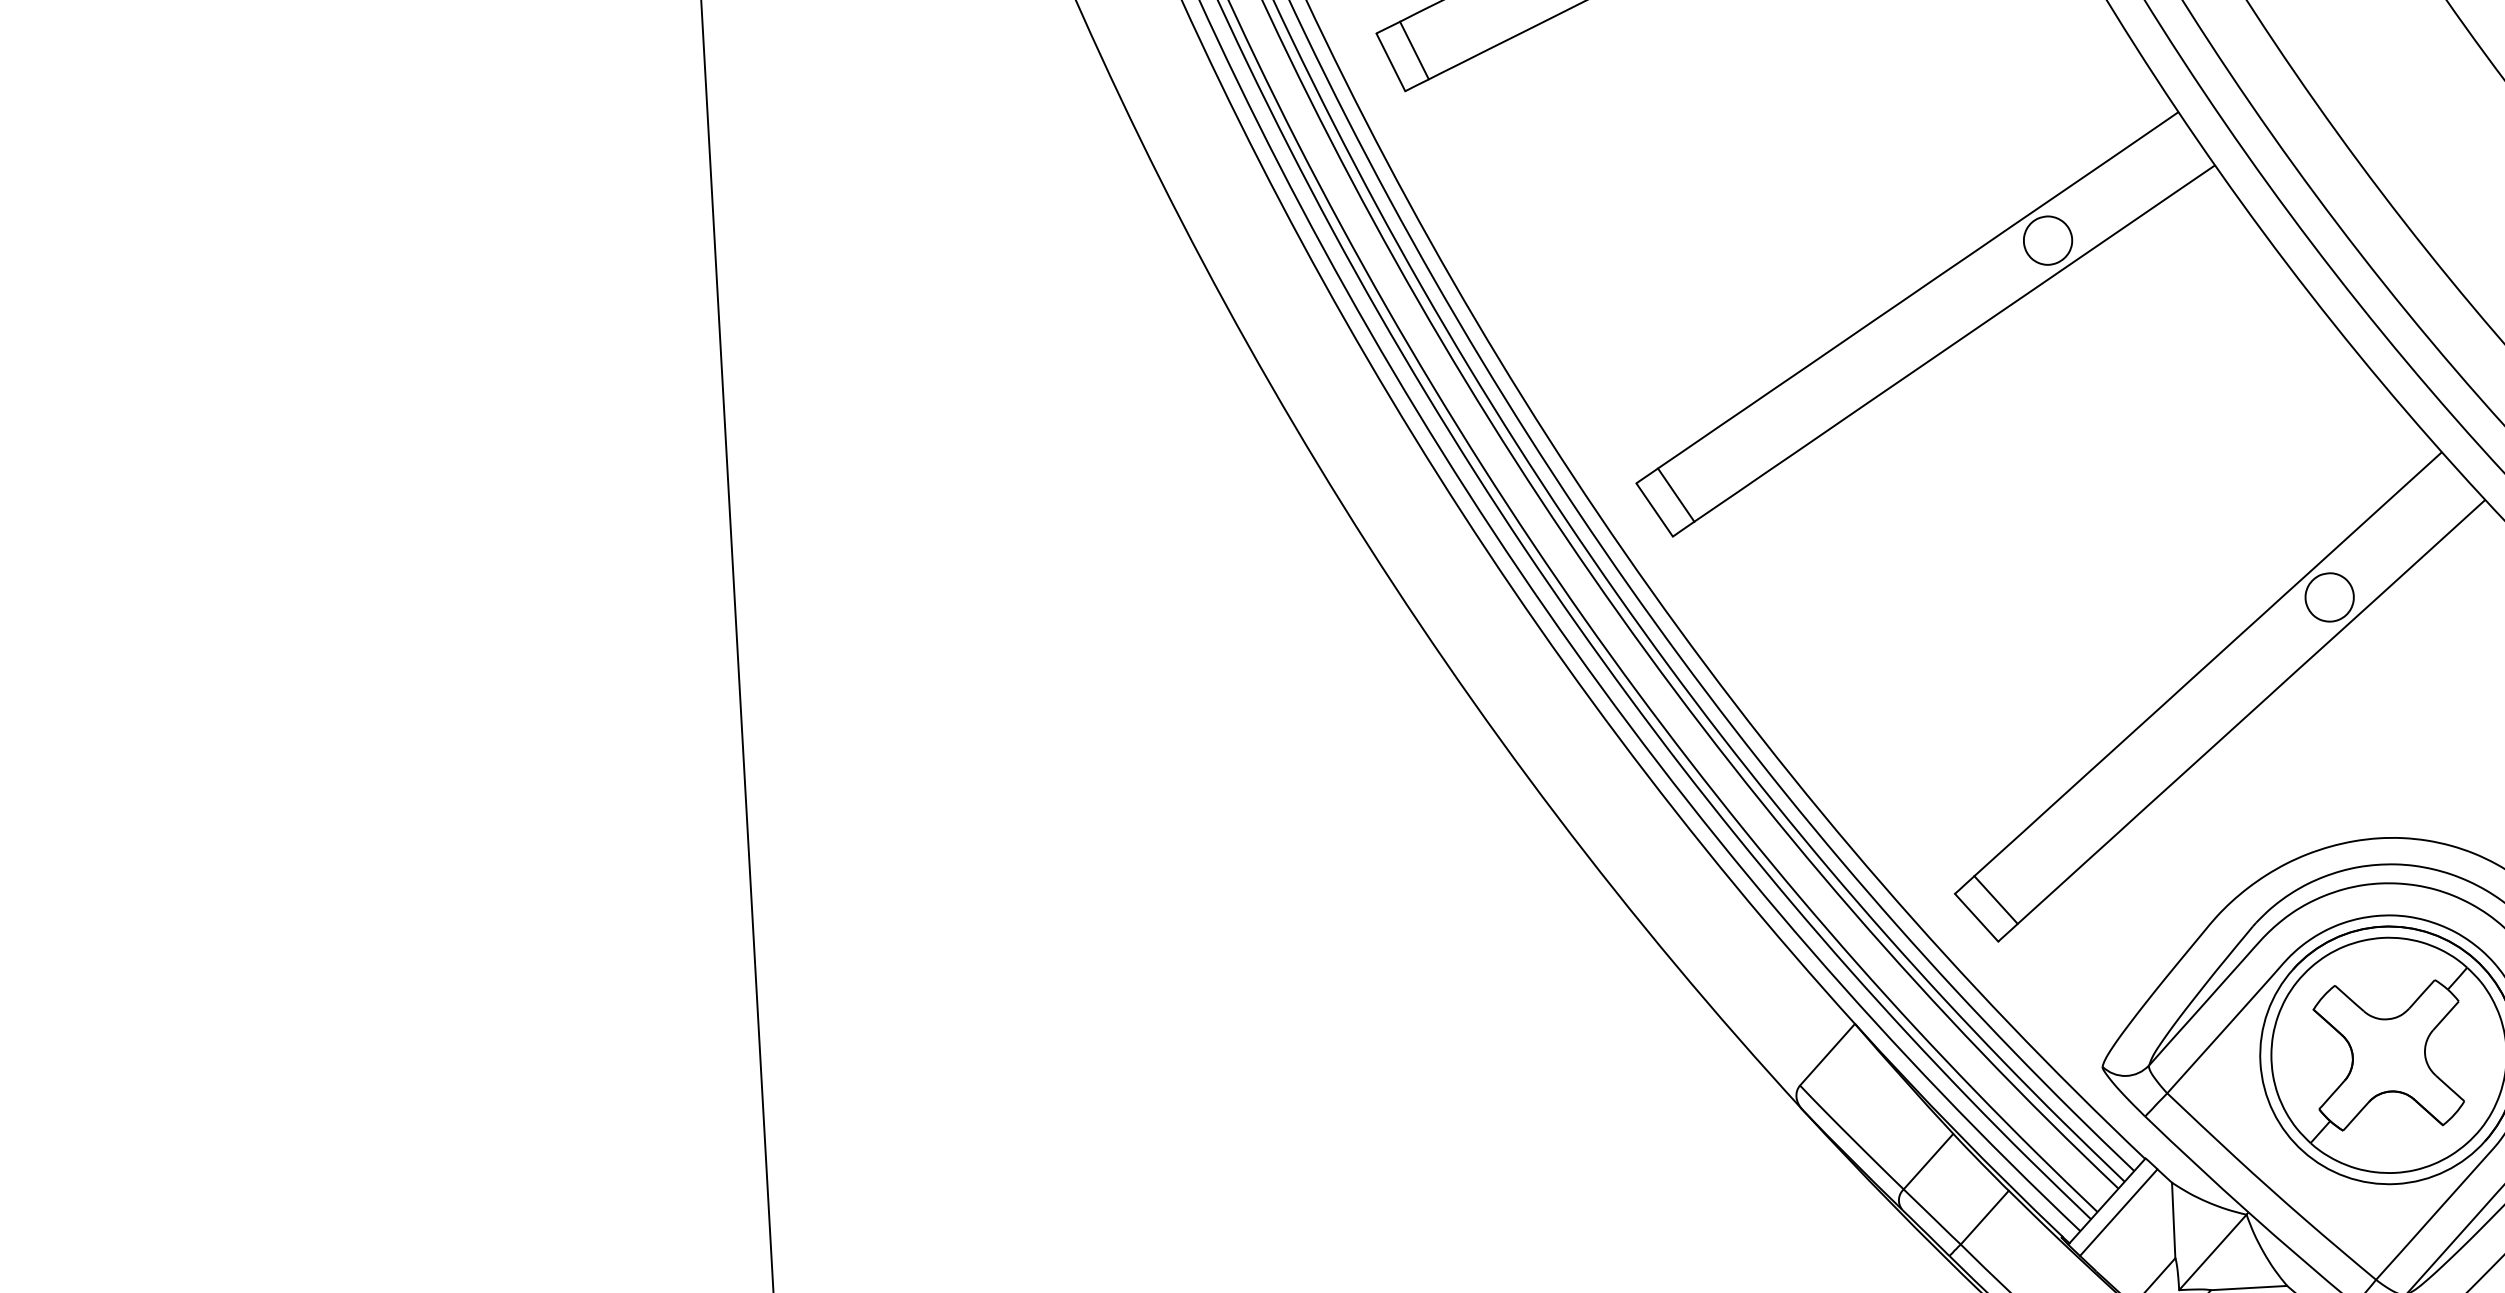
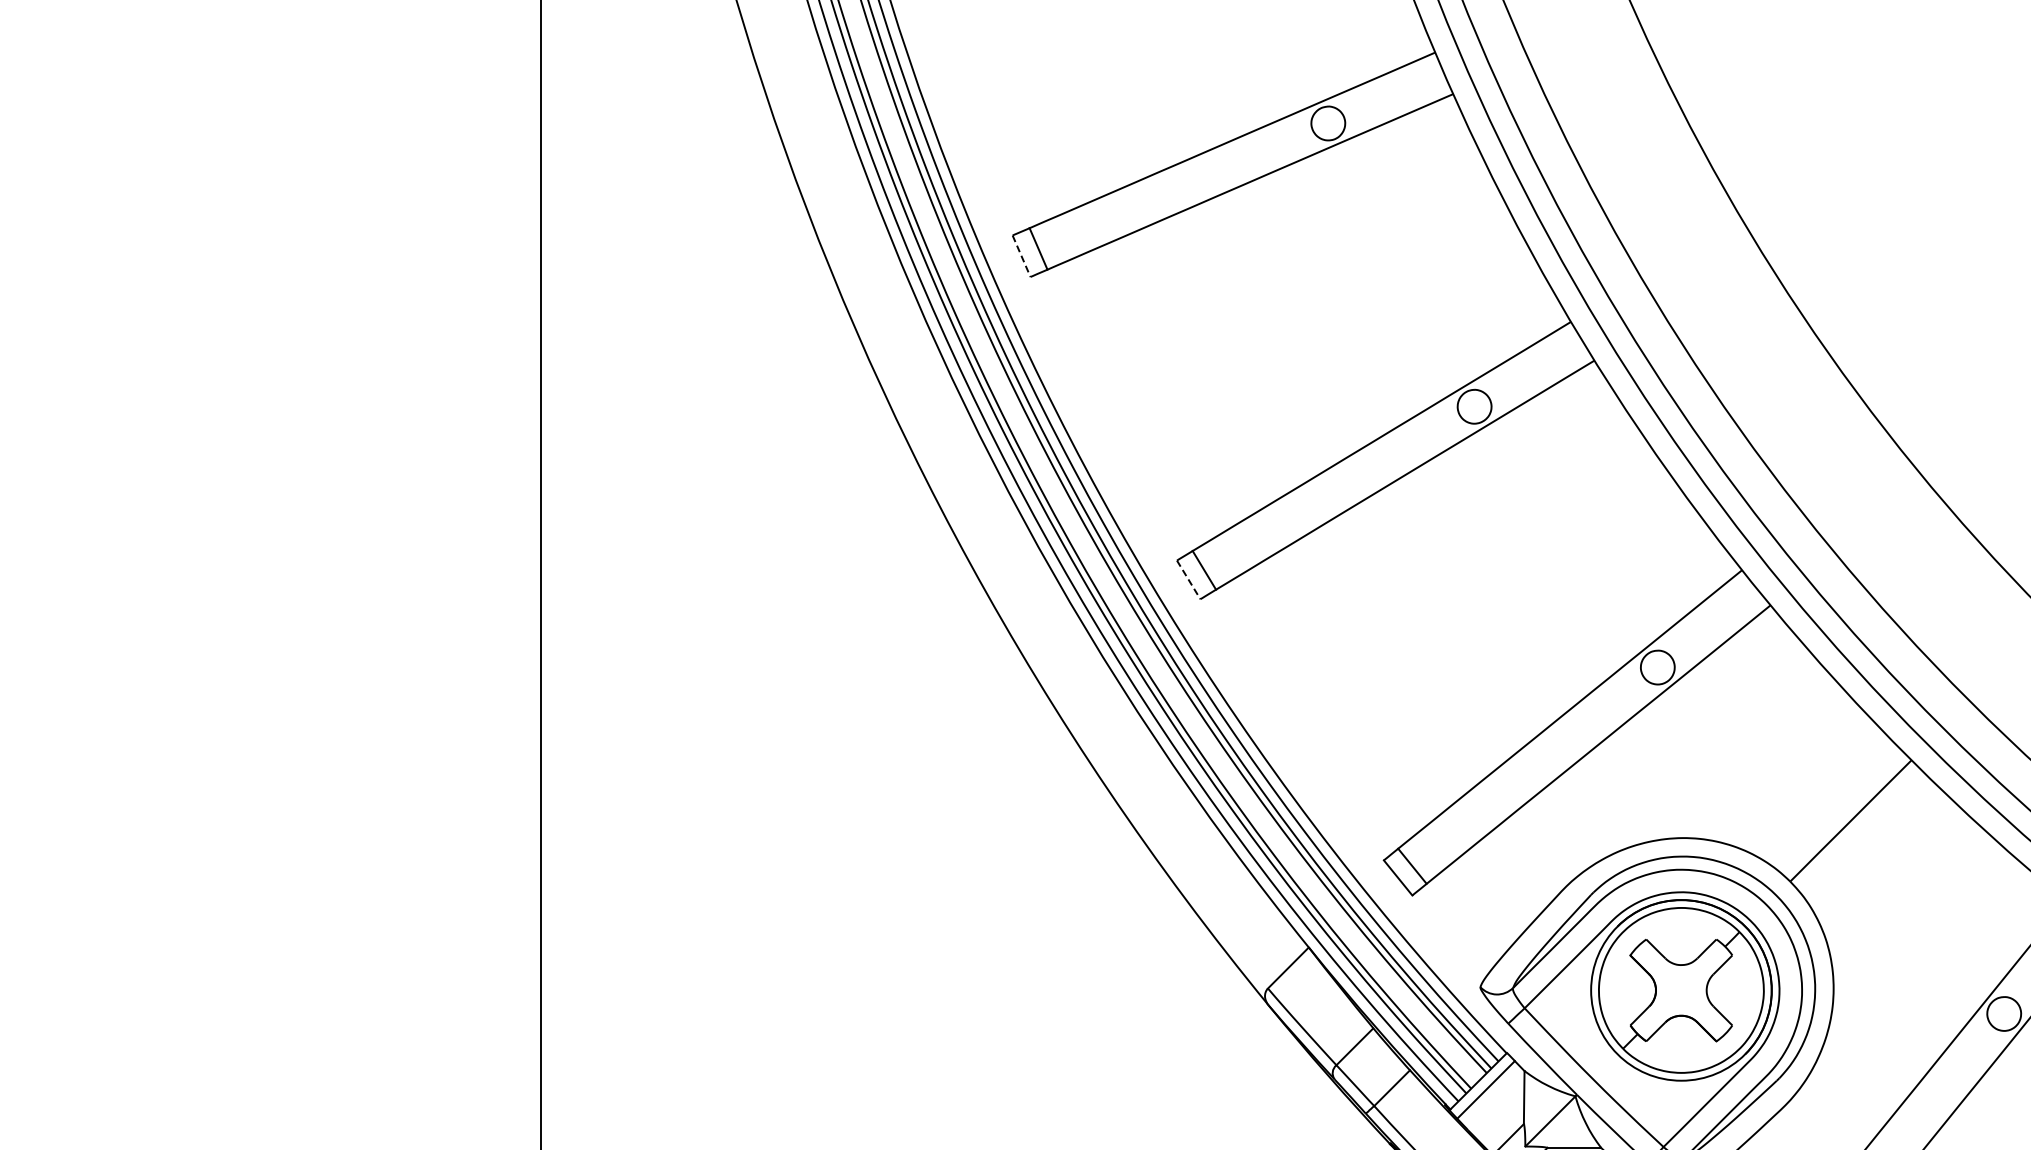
line: (1390, 62) -> (1021, 256), solid -> dashed
line: (1654, 509) -> (1188, 579), solid -> dashed

